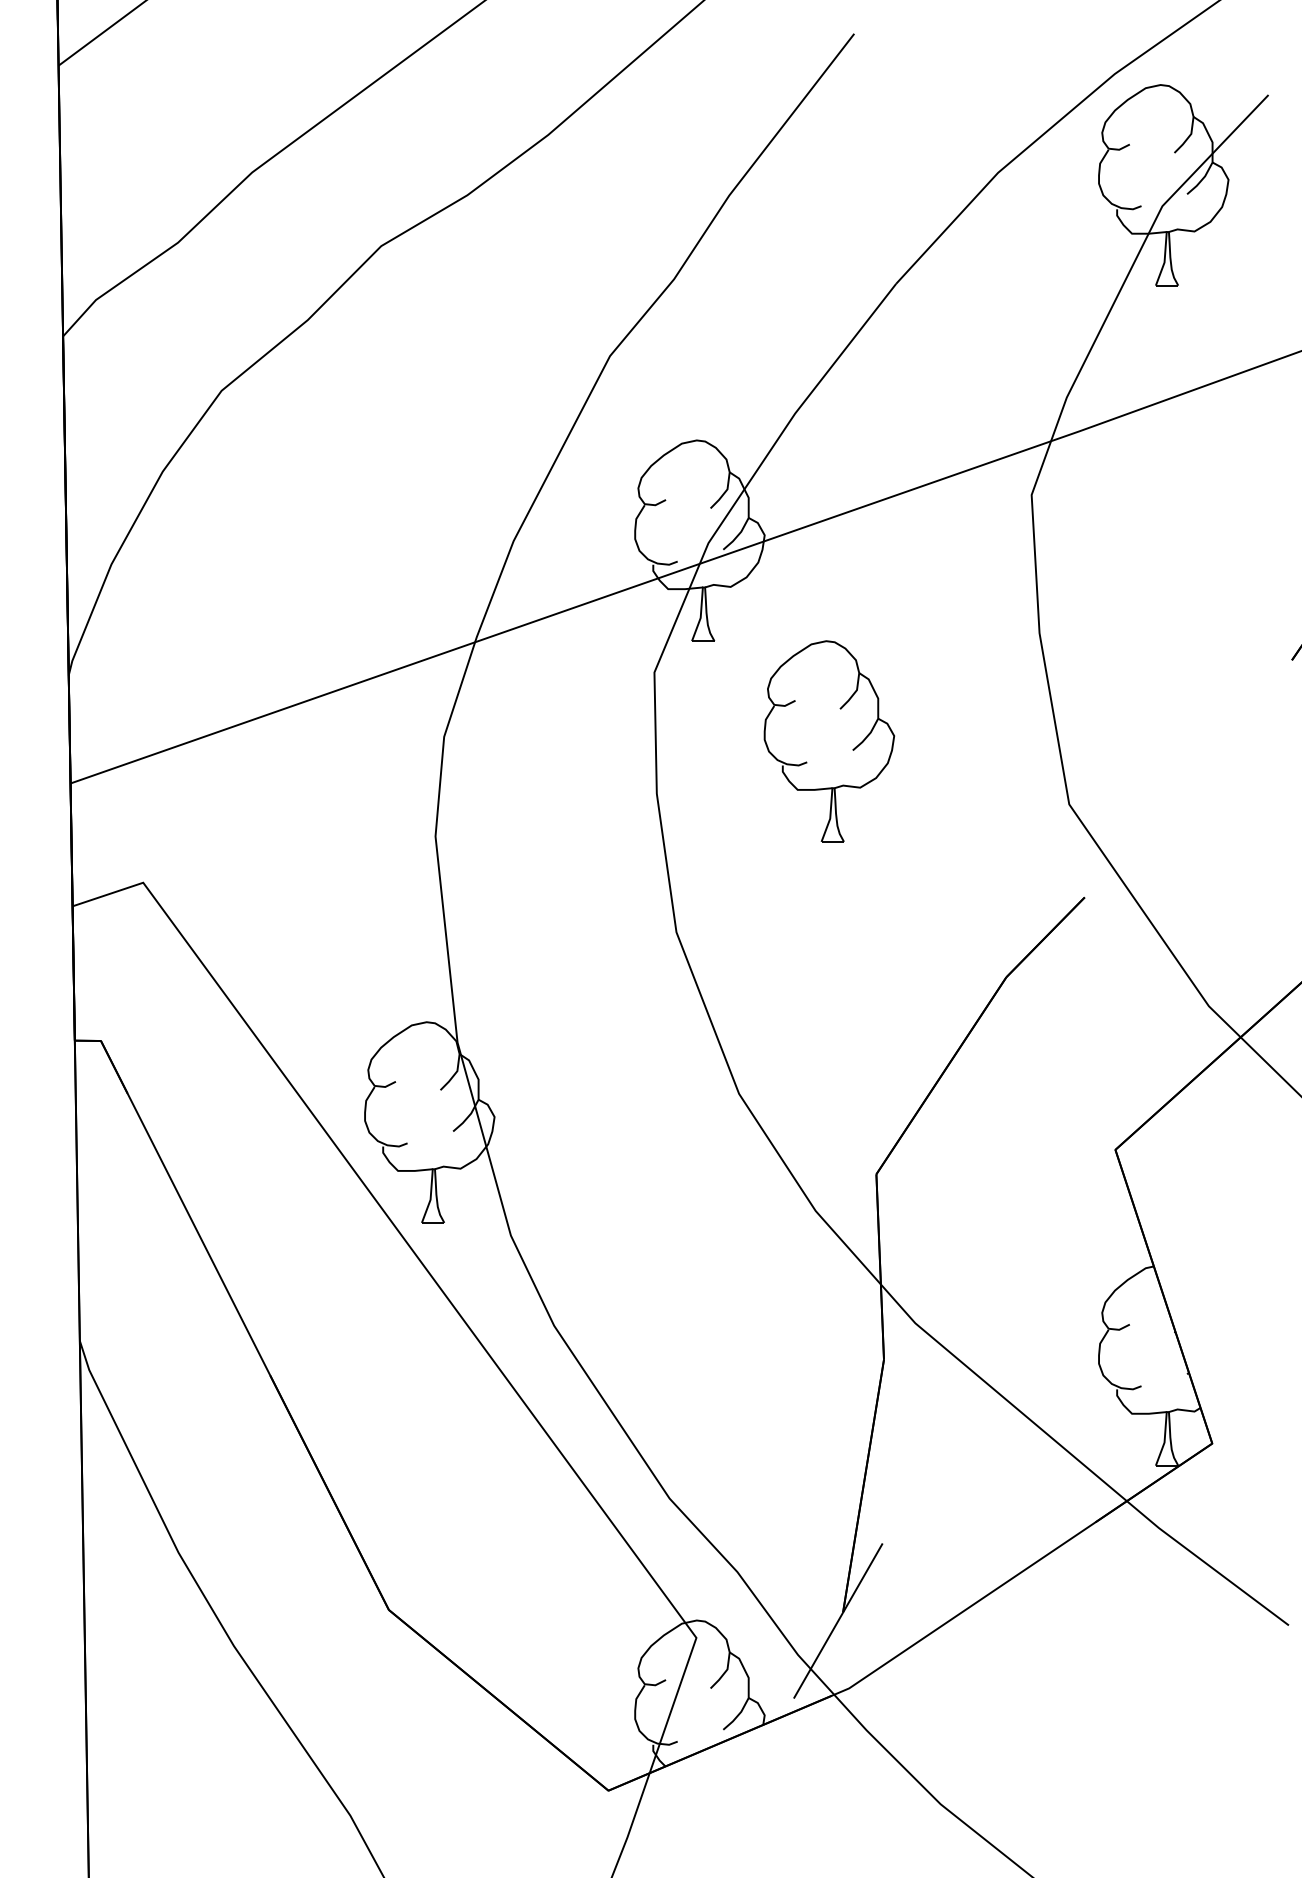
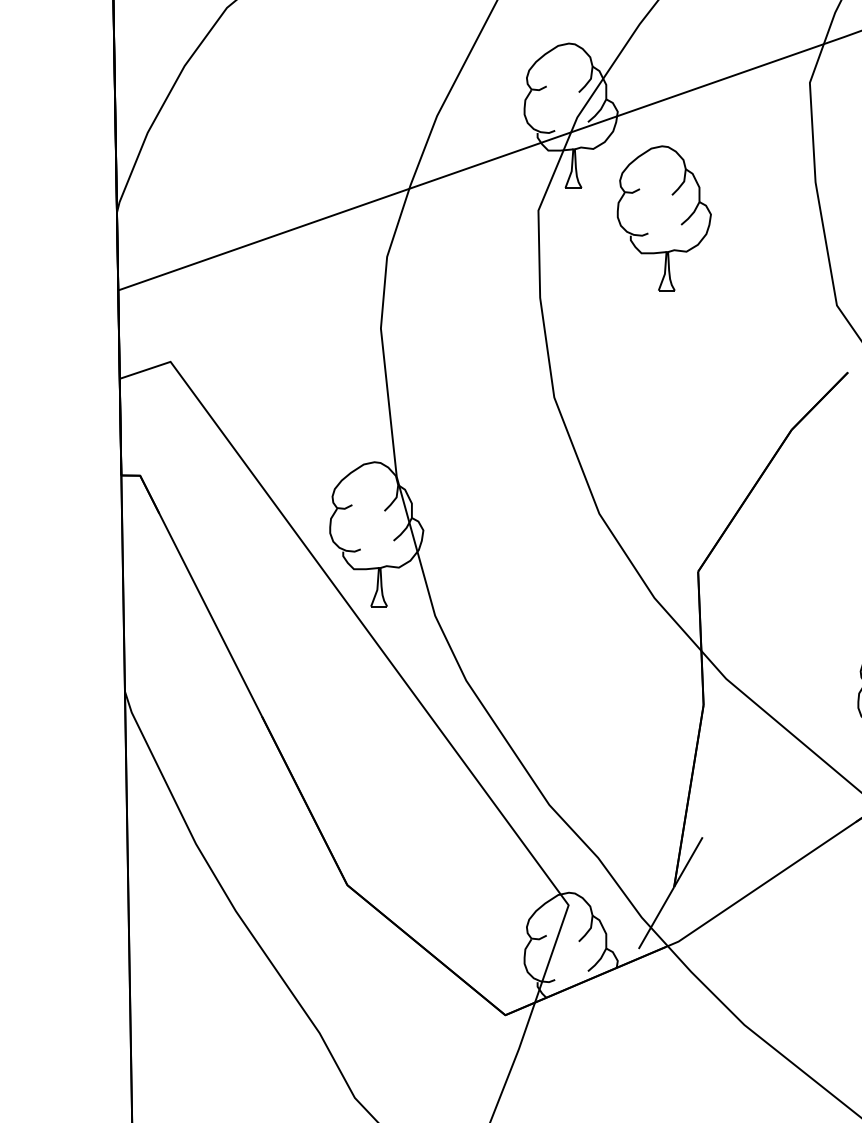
part: (829, 741) -> (664, 218), moved

